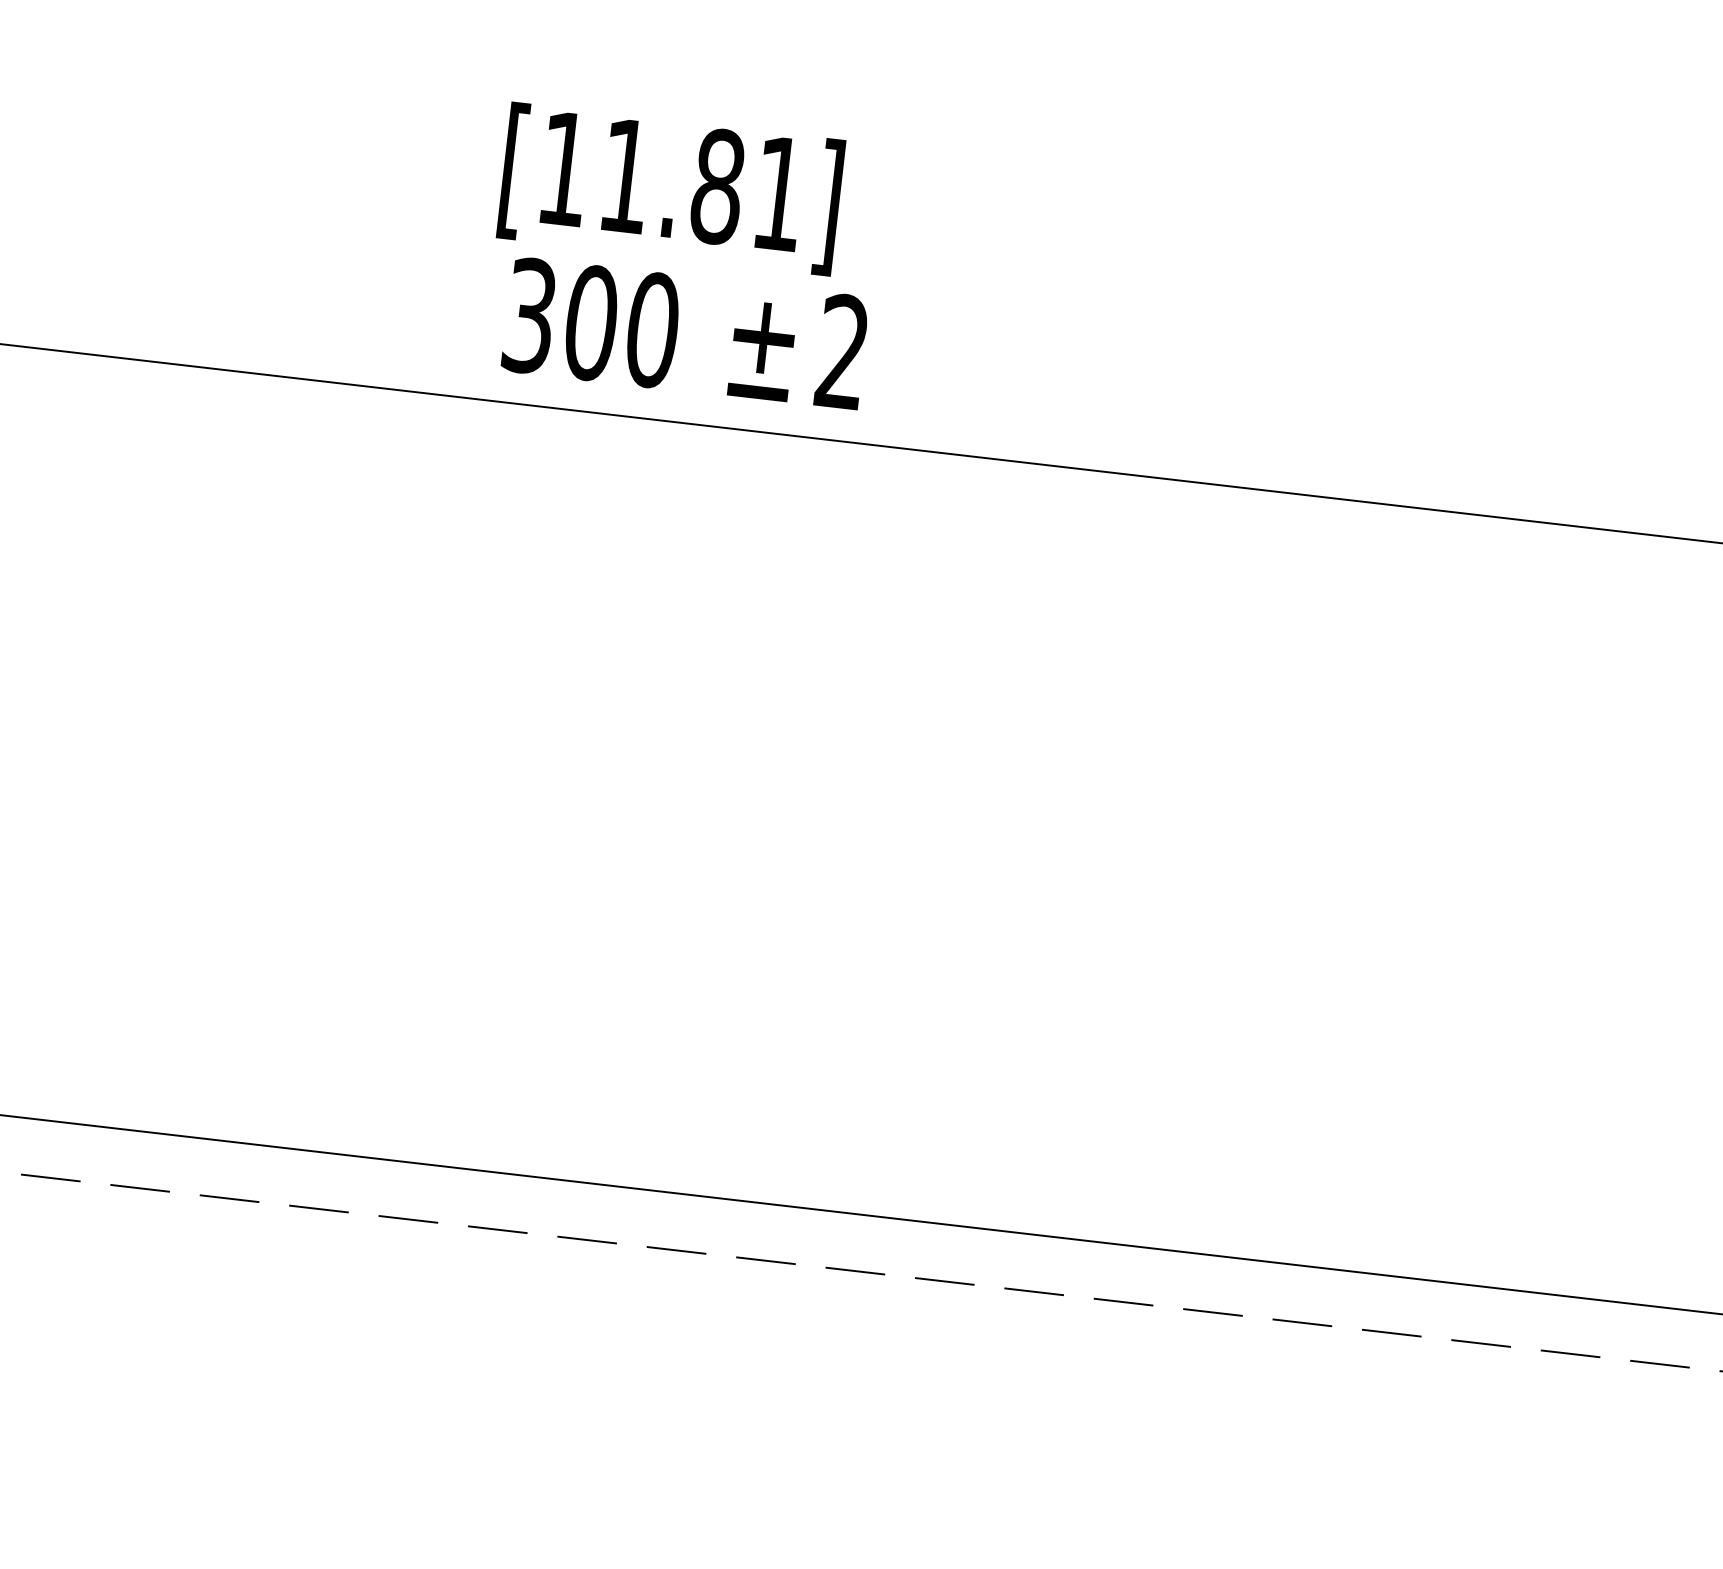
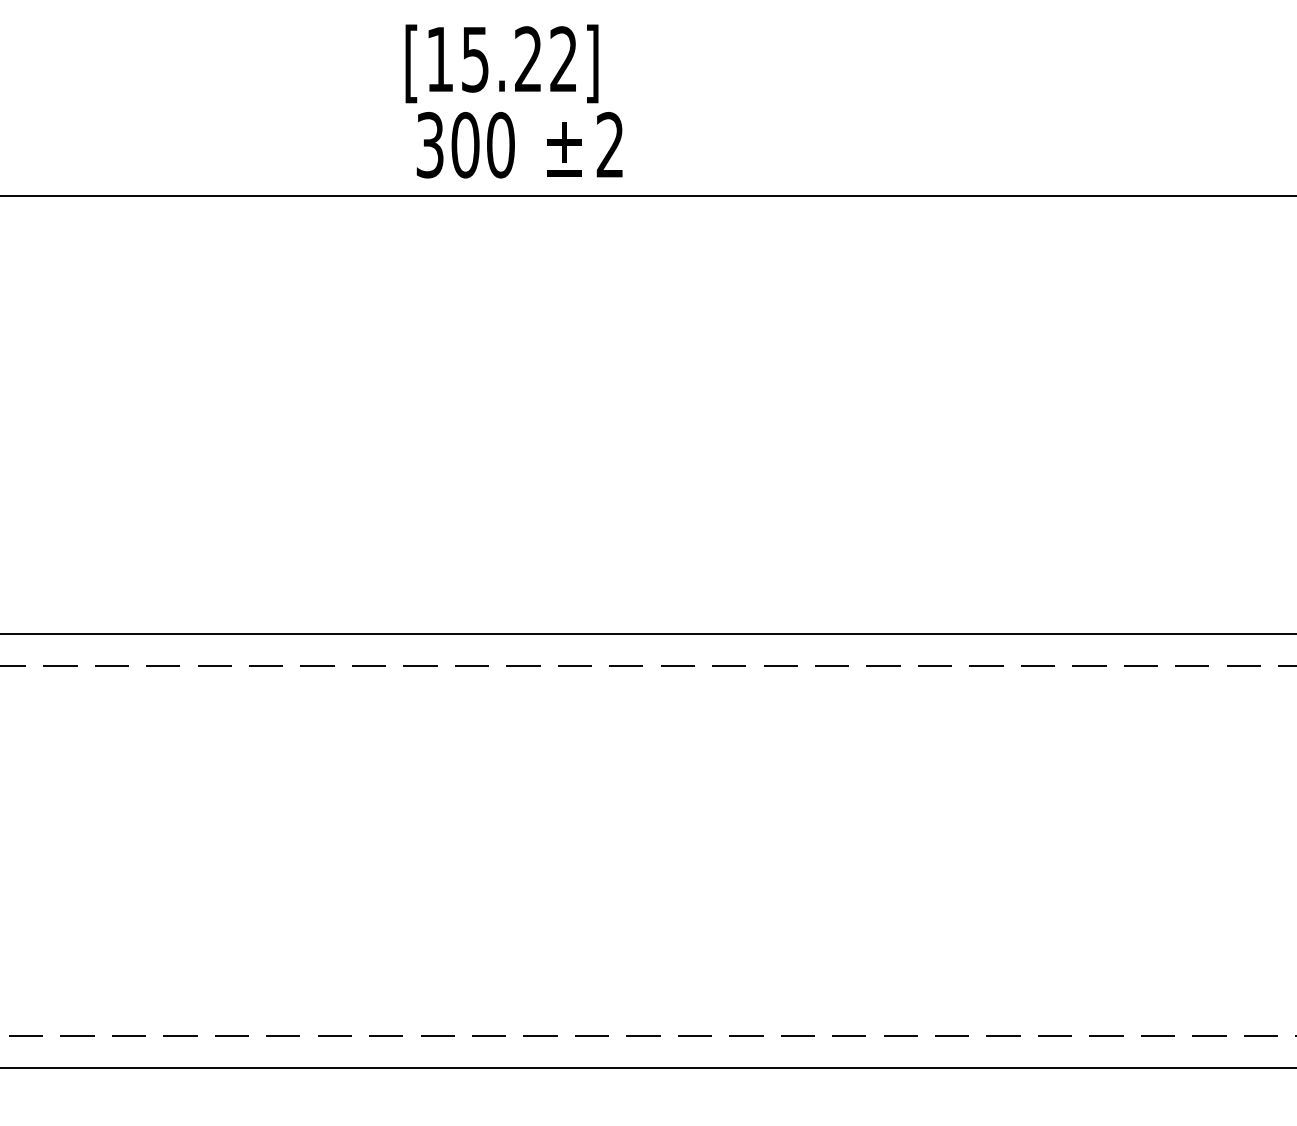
text: (702, 185) -> (519, 59), [11.81] -> [15.22]

